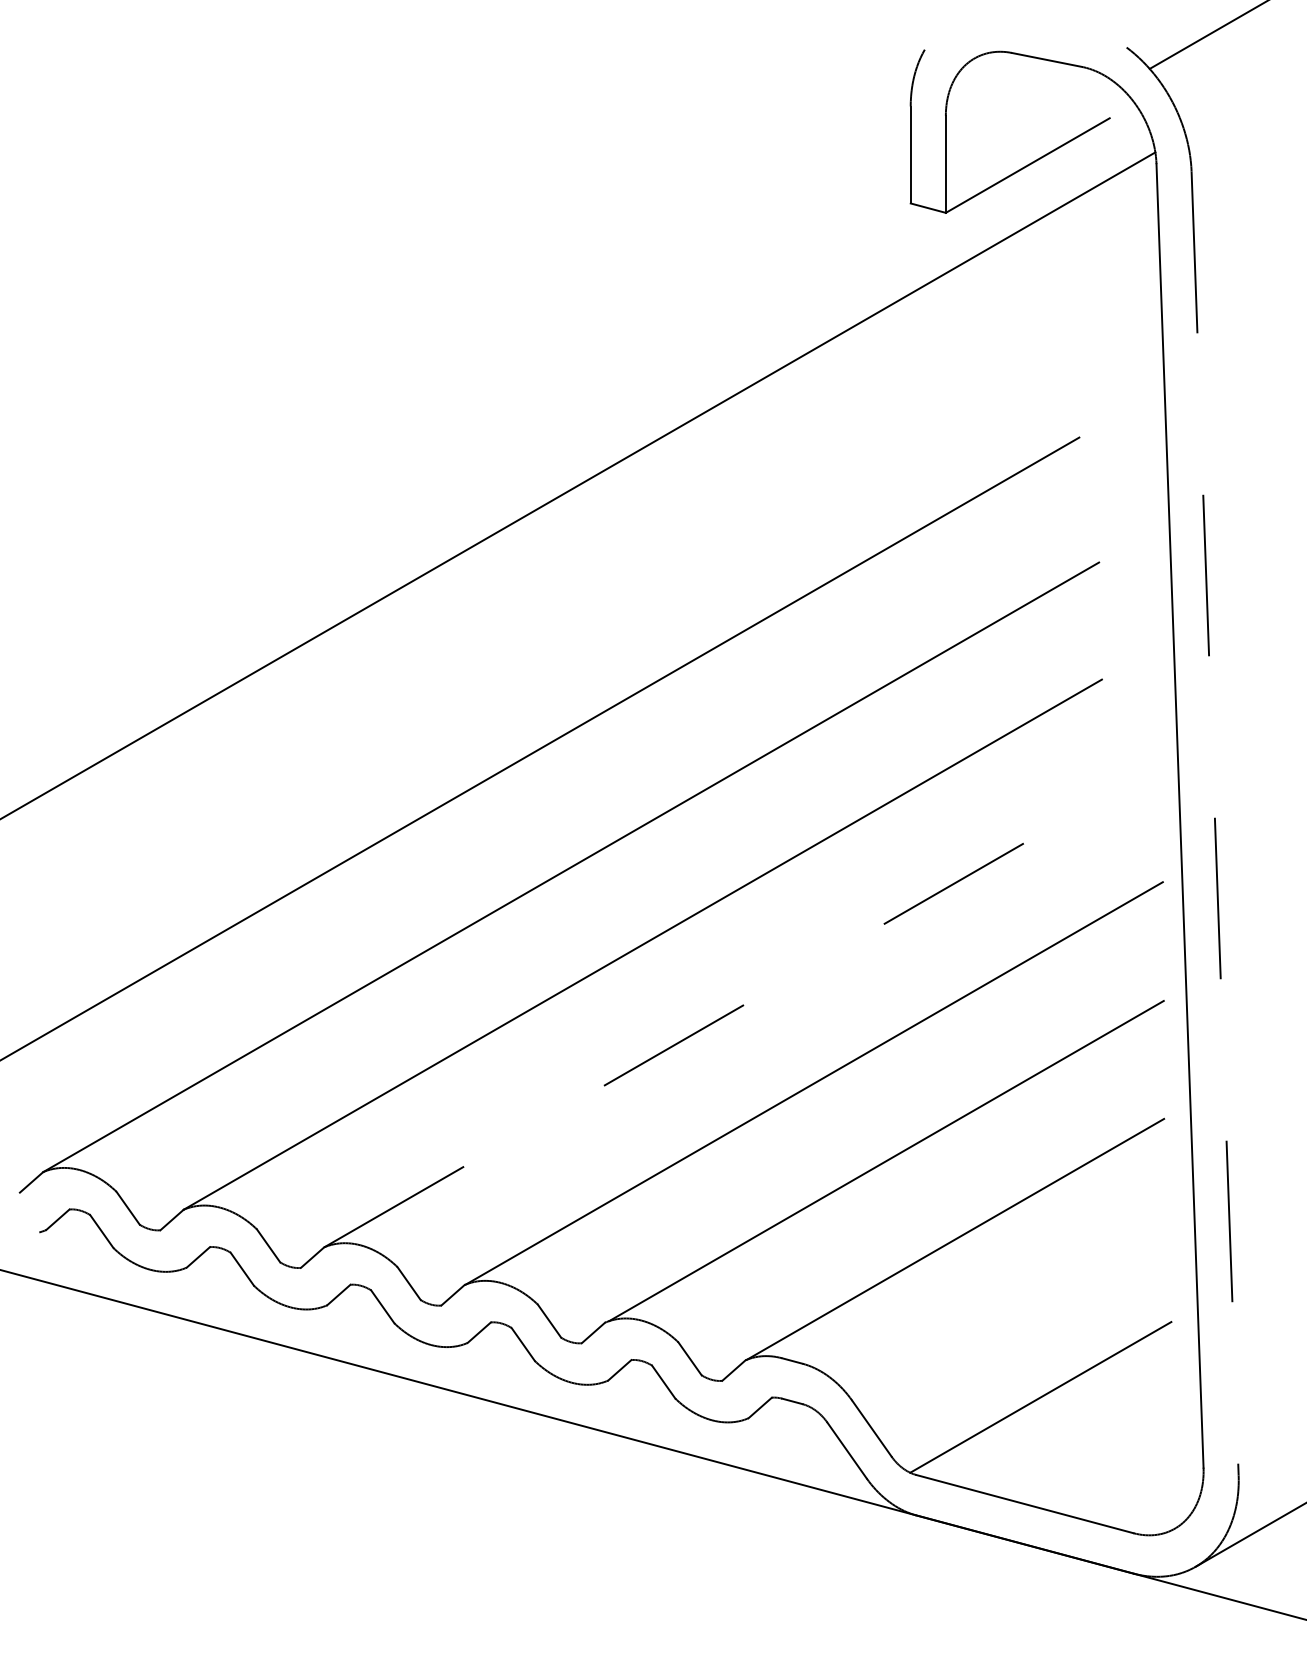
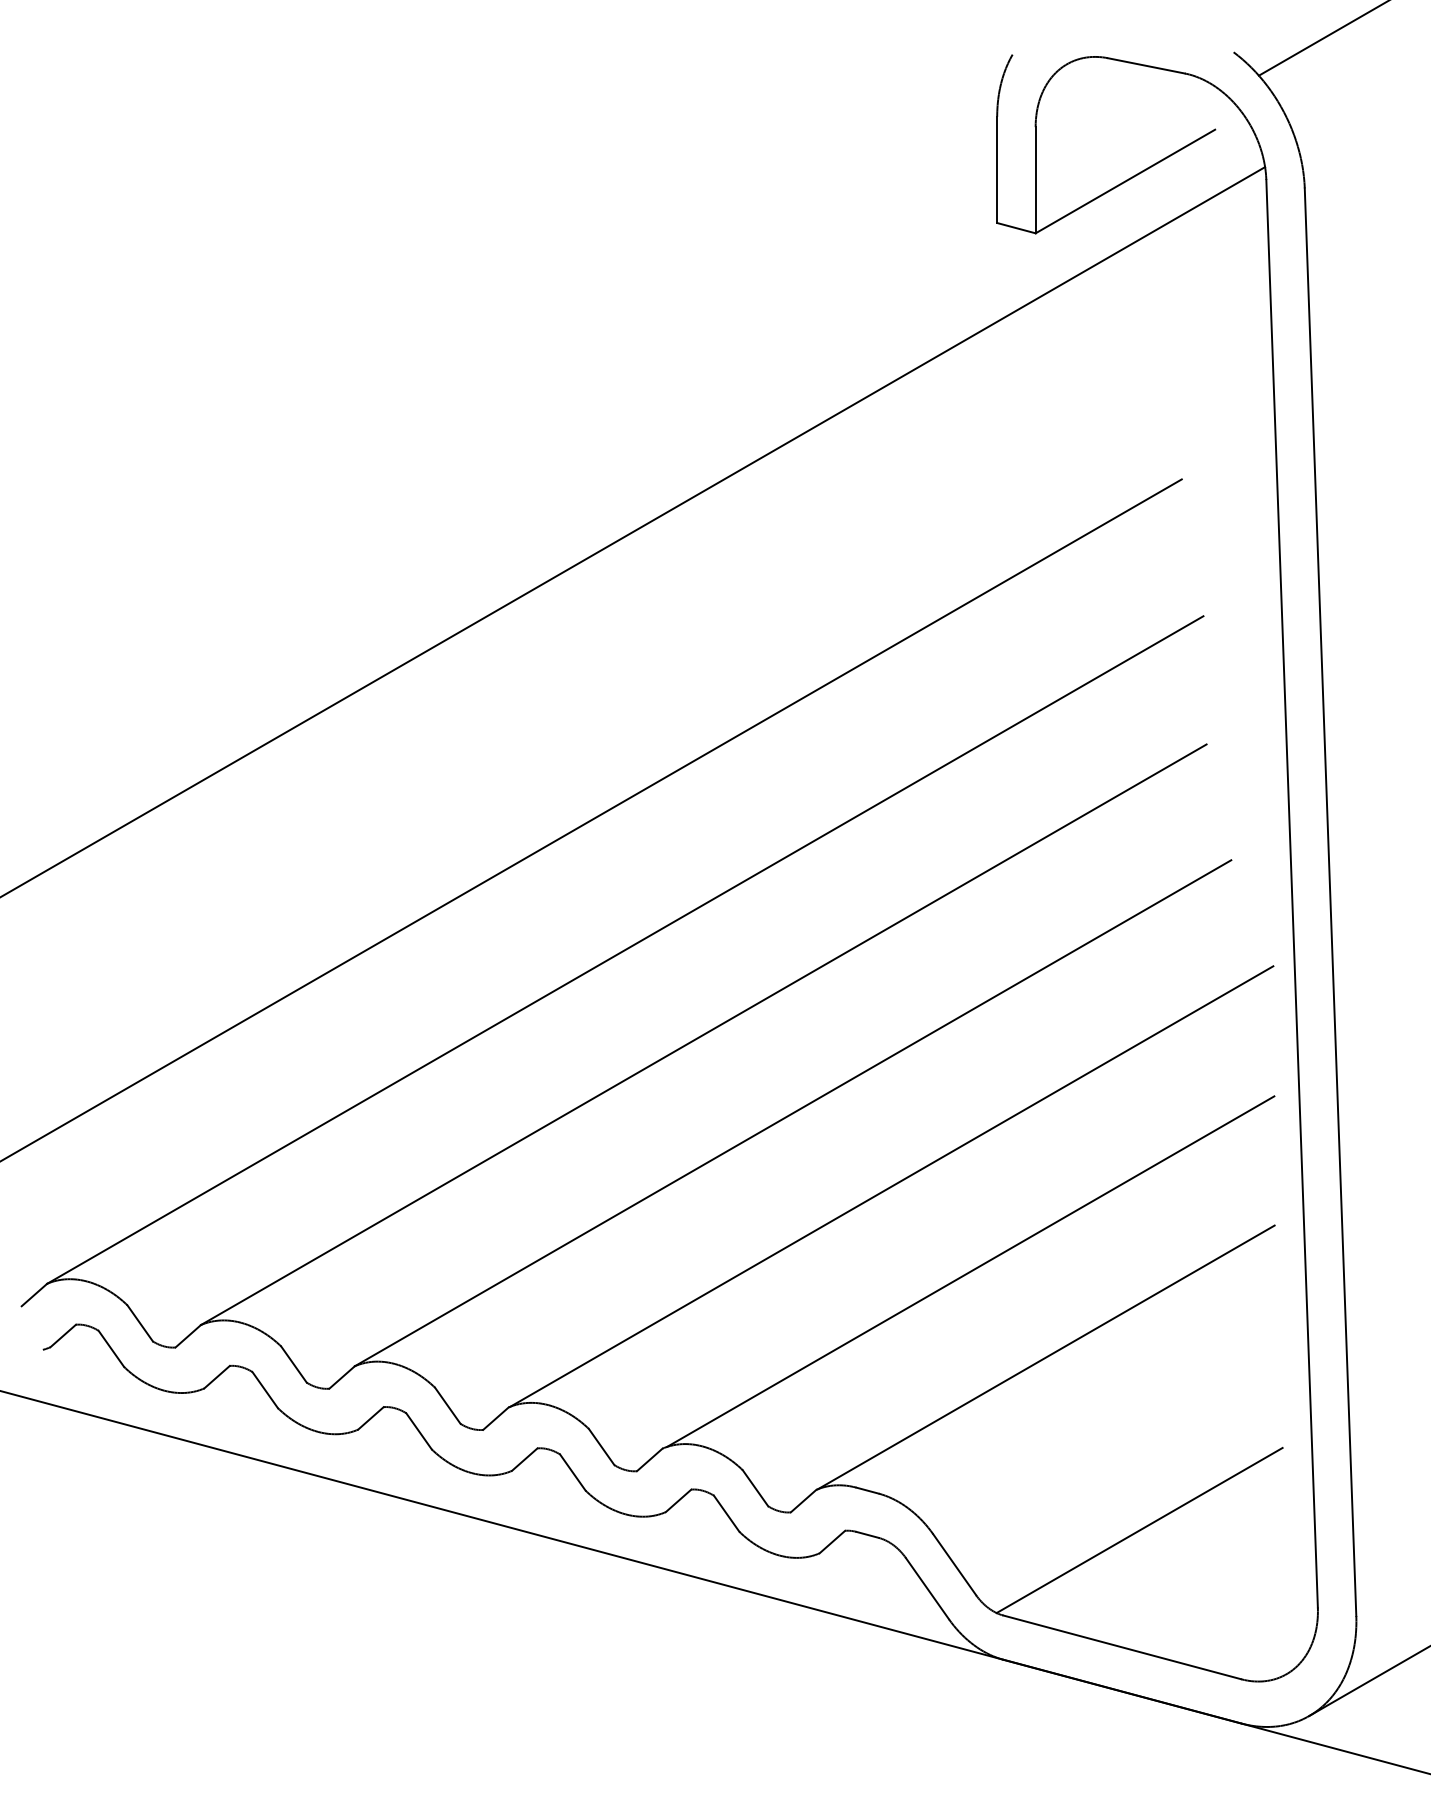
line: (1215, 824) -> (1330, 903), dashed -> solid
line: (724, 1016) -> (793, 1113), dashed -> solid

